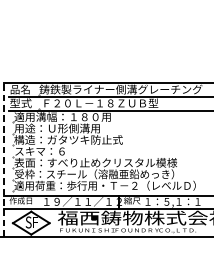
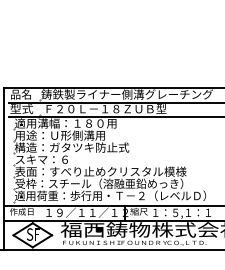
line: (4, 159) -> (4, 168), dashed -> solid

